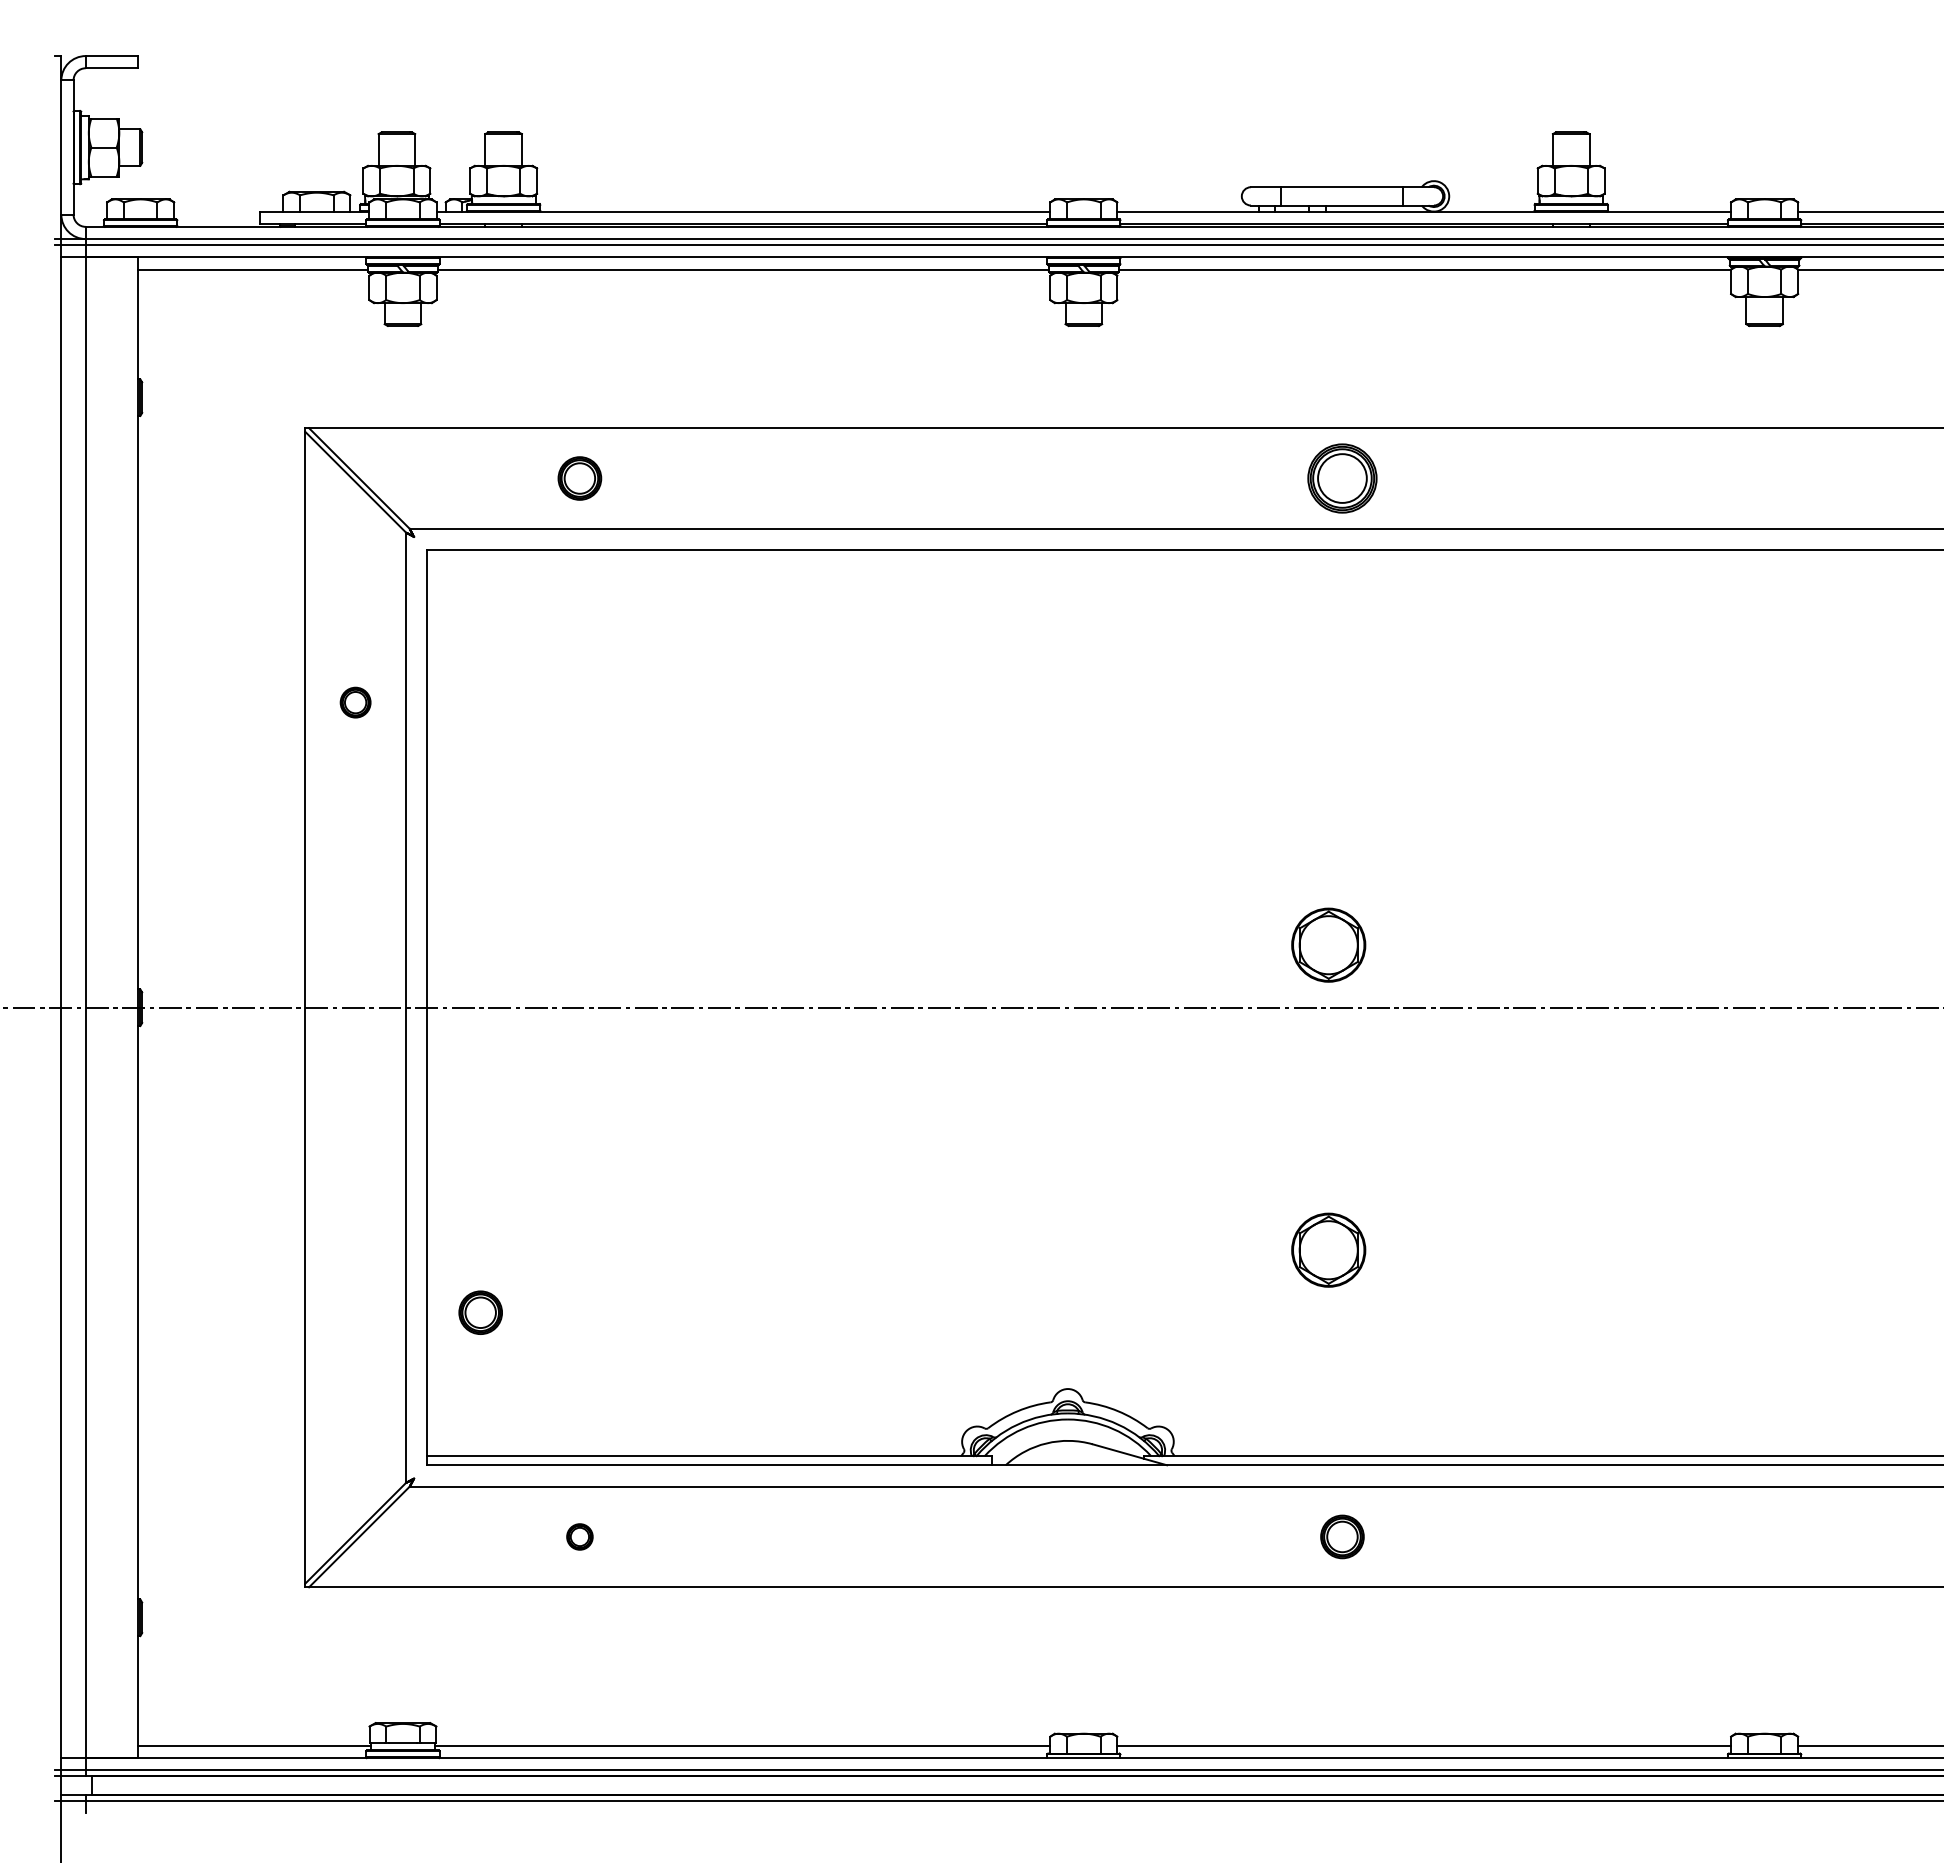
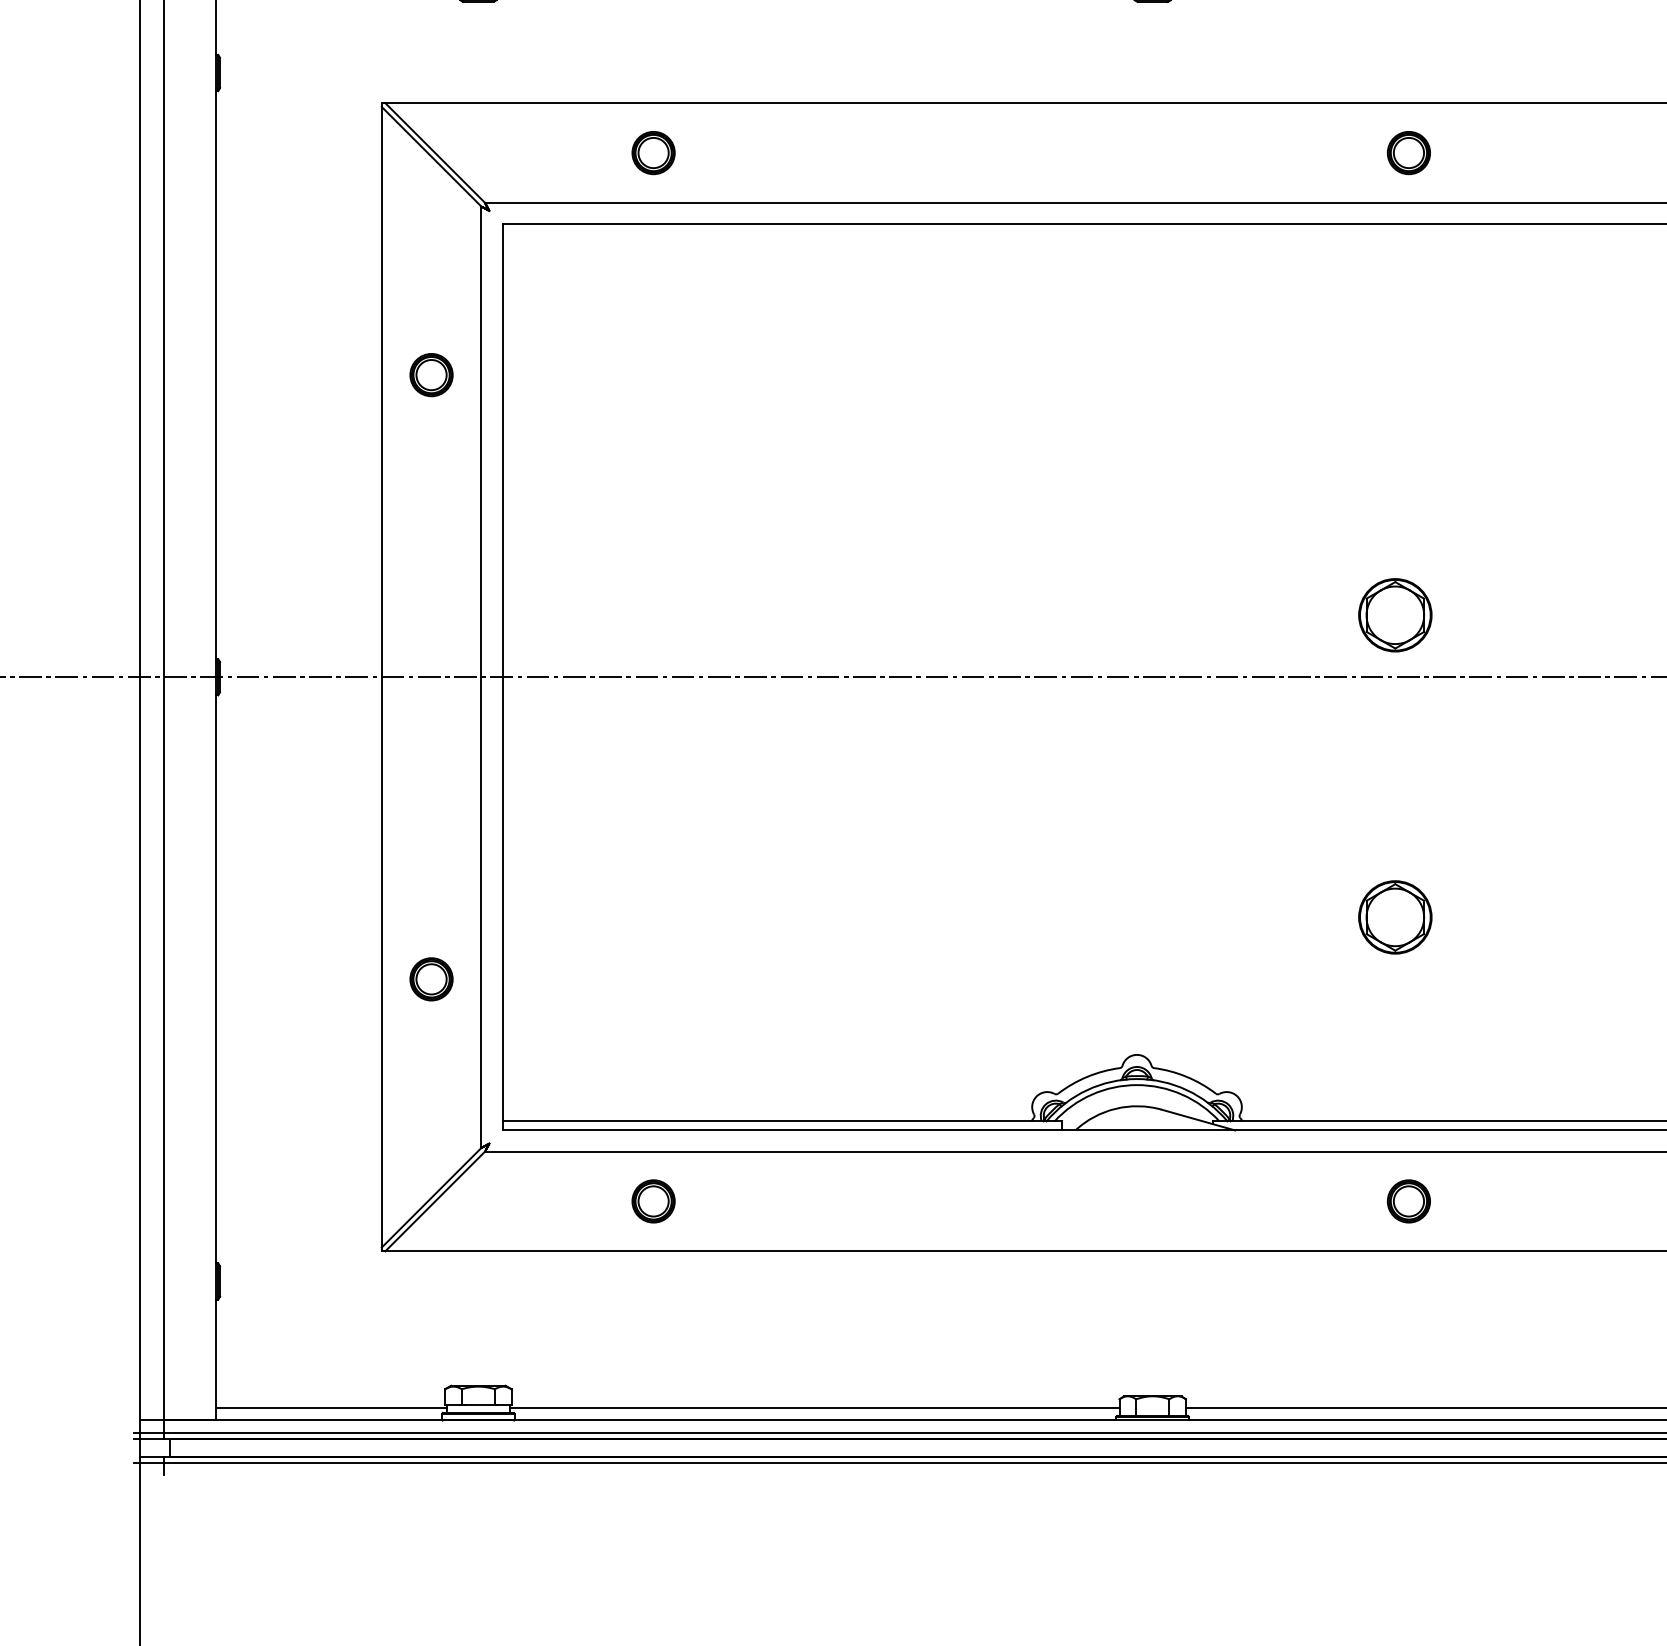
part: (1342, 478) -> (1408, 153), size x0.62
part: (355, 702) -> (431, 374), size x1.43
part: (480, 1312) -> (431, 979), moved
part: (579, 1536) -> (653, 1200), size x1.67

